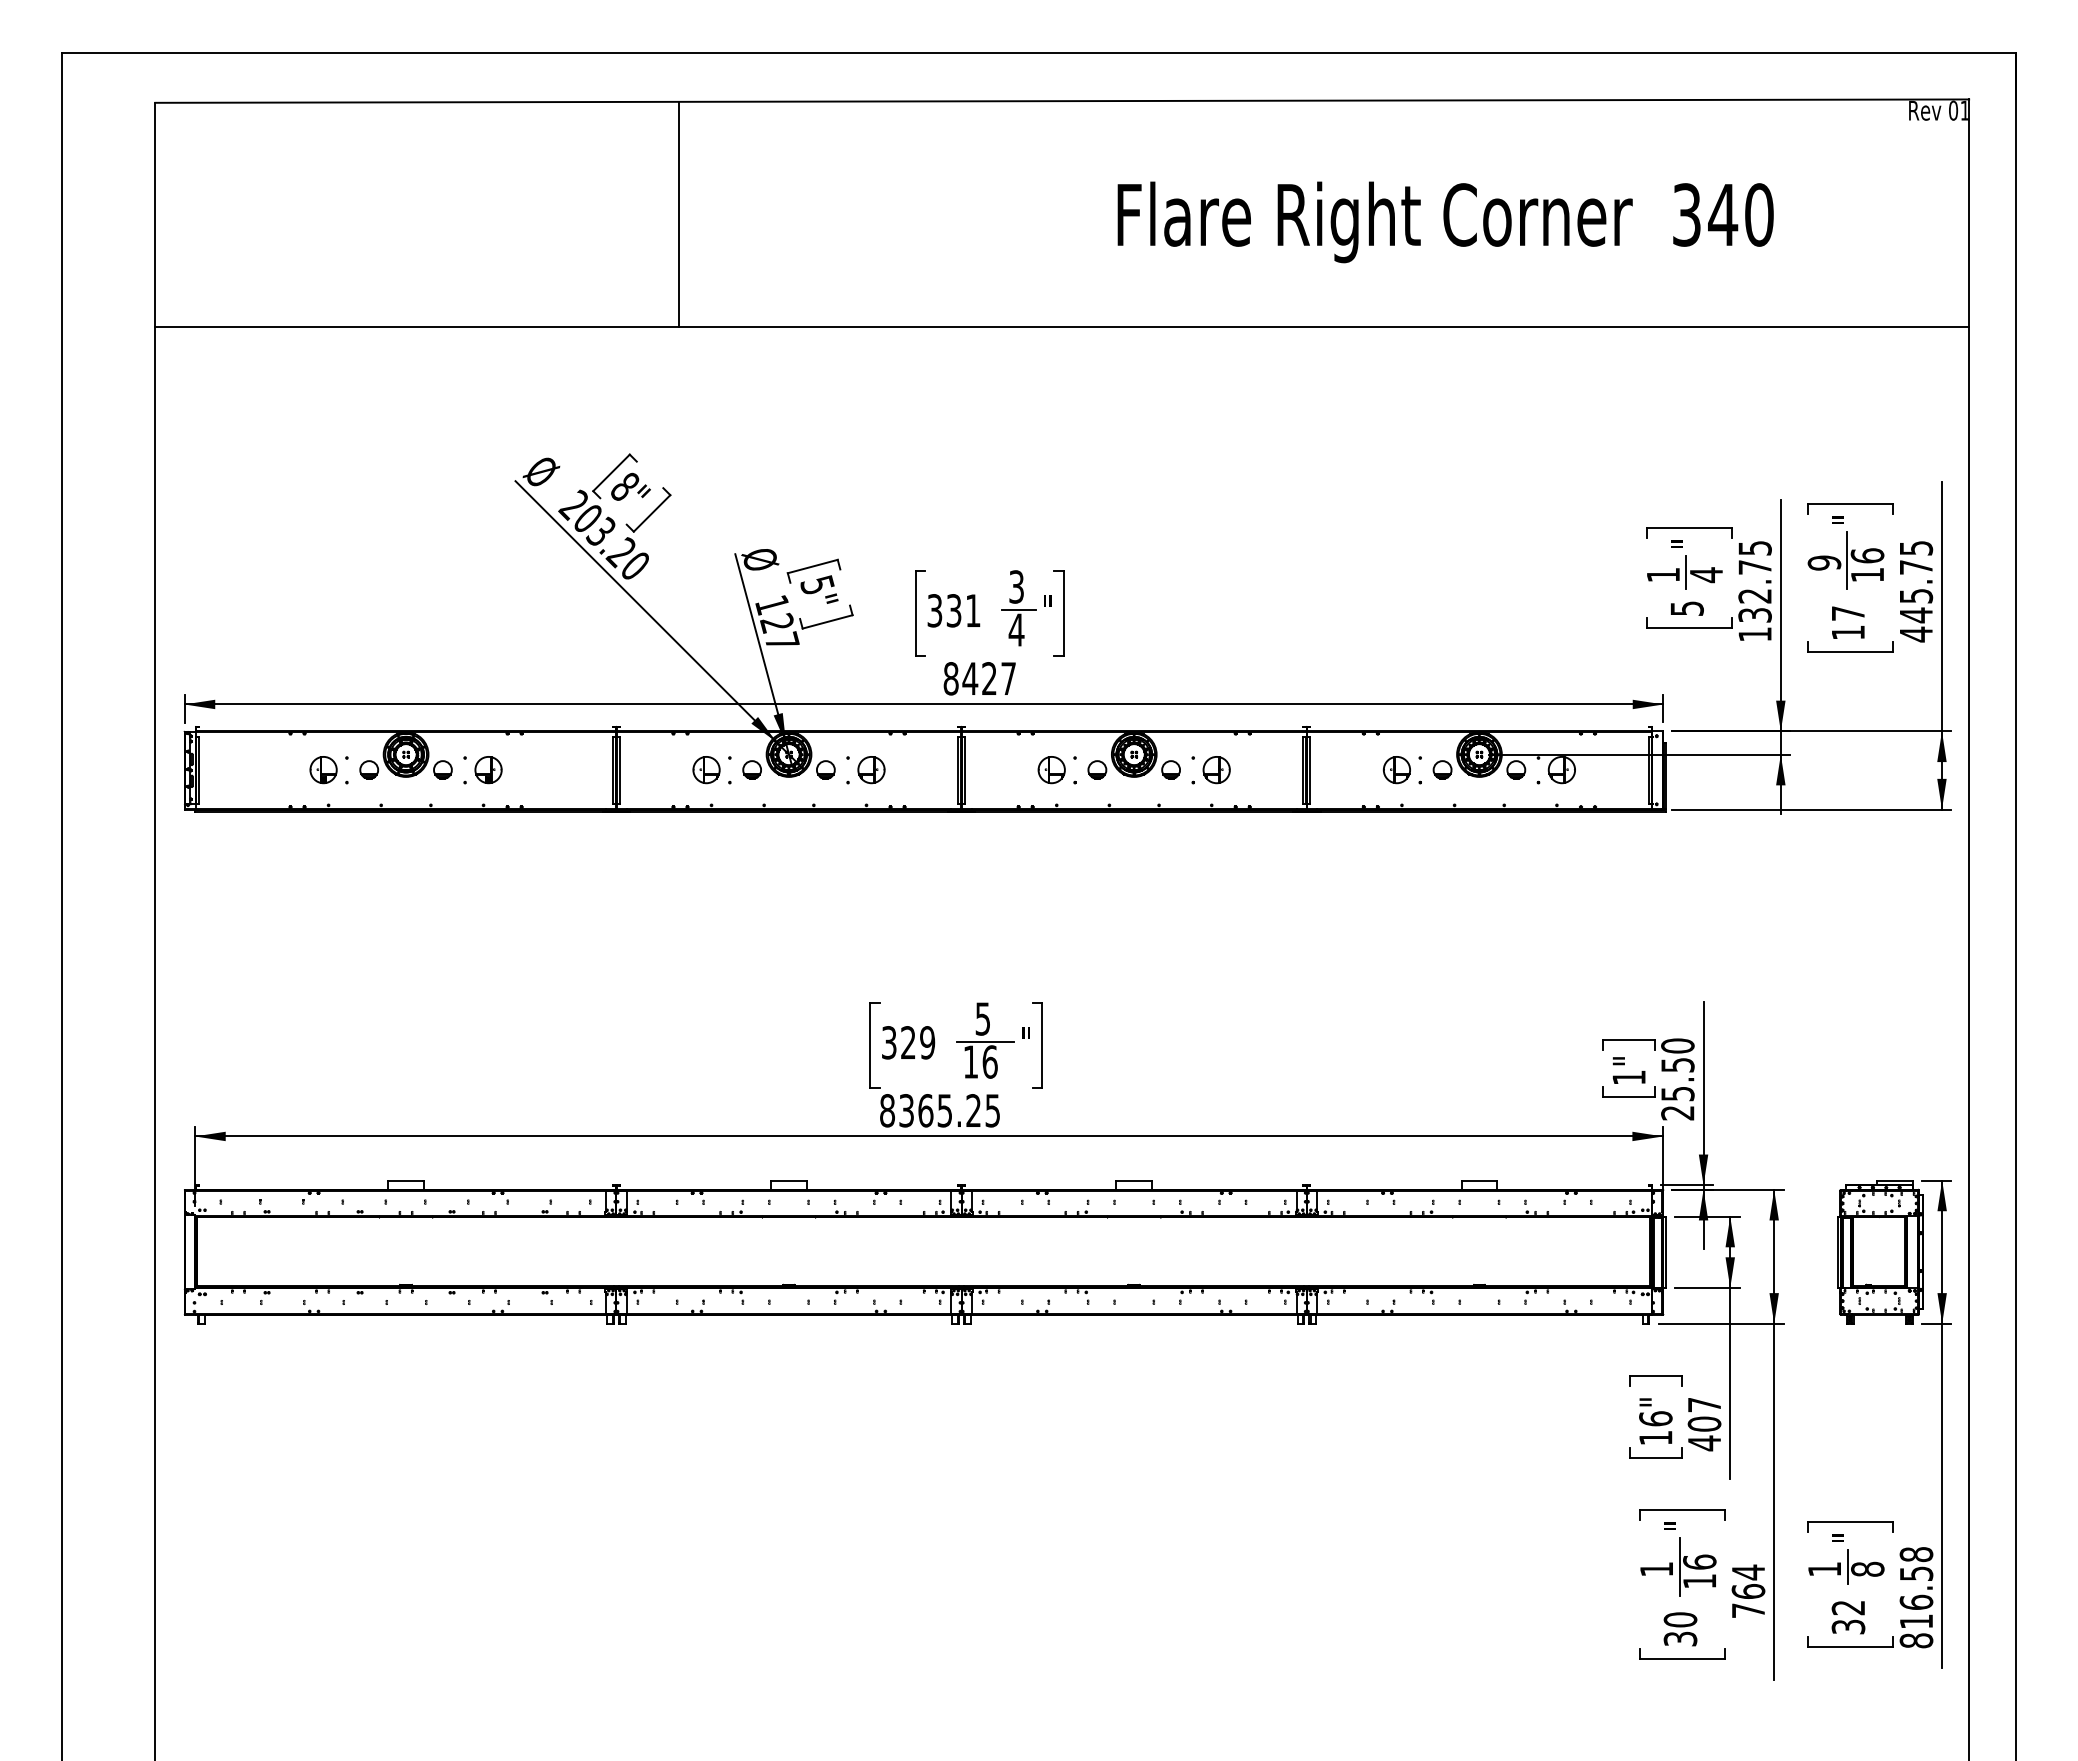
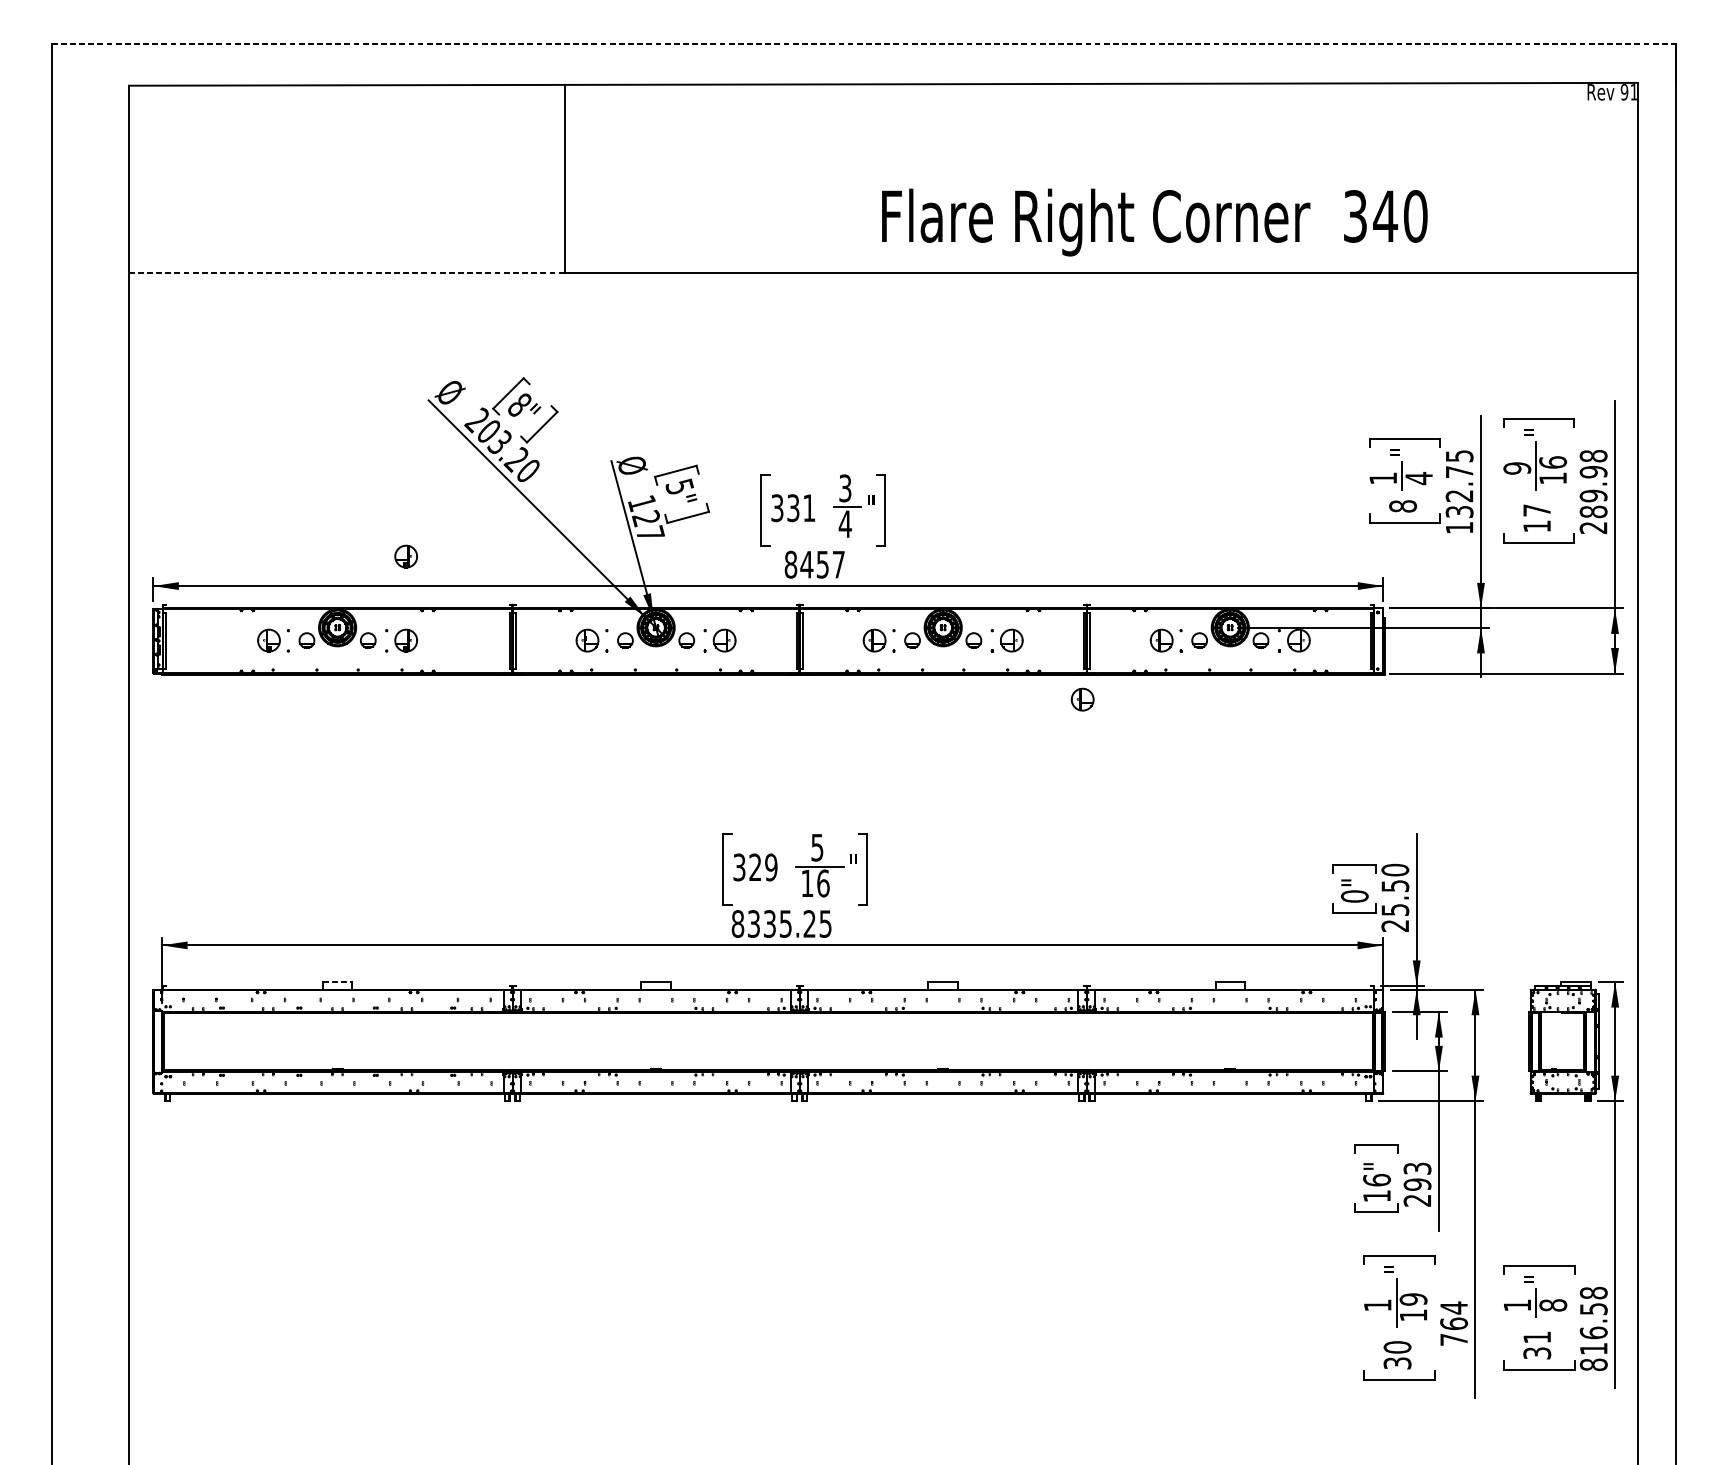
line: (1039, 52) -> (864, 43), solid -> dashed
text: (1953, 110) -> (1624, 92), 01 -> 91
text: (1445, 222) -> (1154, 222), moved
line: (417, 327) -> (347, 272), solid -> dashed
text: (1916, 591) -> (1593, 492), 445.75 -> 289.98
text: (1686, 608) -> (1402, 506), 5 -> 8
part: (488, 669) -> (406, 557), added
text: (989, 678) -> (822, 564), 8427 -> 8457
part: (1301, 841) -> (1082, 700), added
text: (1628, 1077) -> (1354, 896), 1" -> 0"
text: (925, 1110) -> (769, 923), 8365.25 -> 8335.25
line: (405, 1180) -> (337, 982), solid -> dashed
text: (1704, 1424) -> (1417, 1184), 407 -> 293
text: (1699, 1561) -> (1413, 1298), 16 -> 19
text: (1847, 1608) -> (1536, 1337), 32 -> 31

